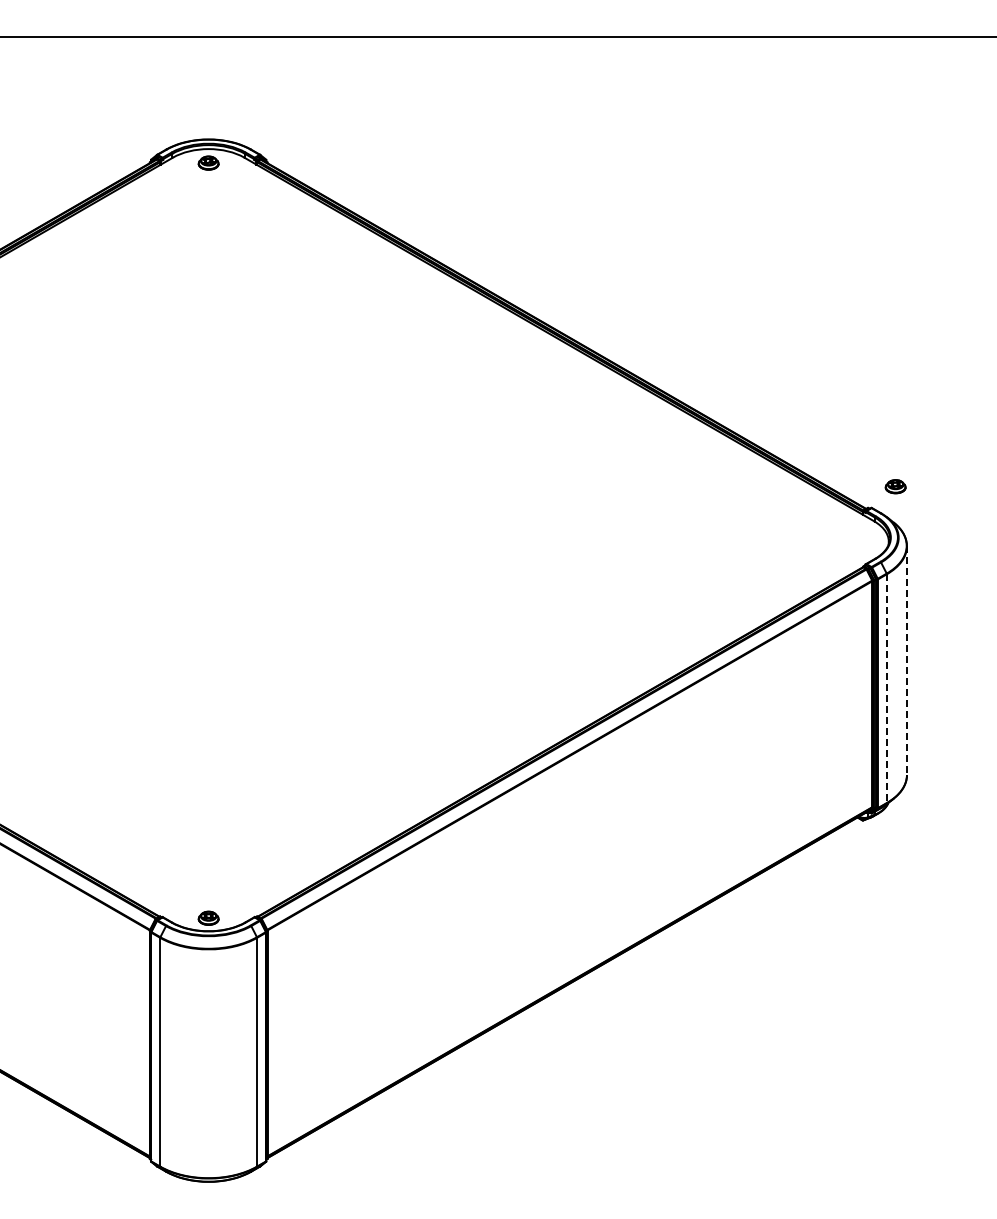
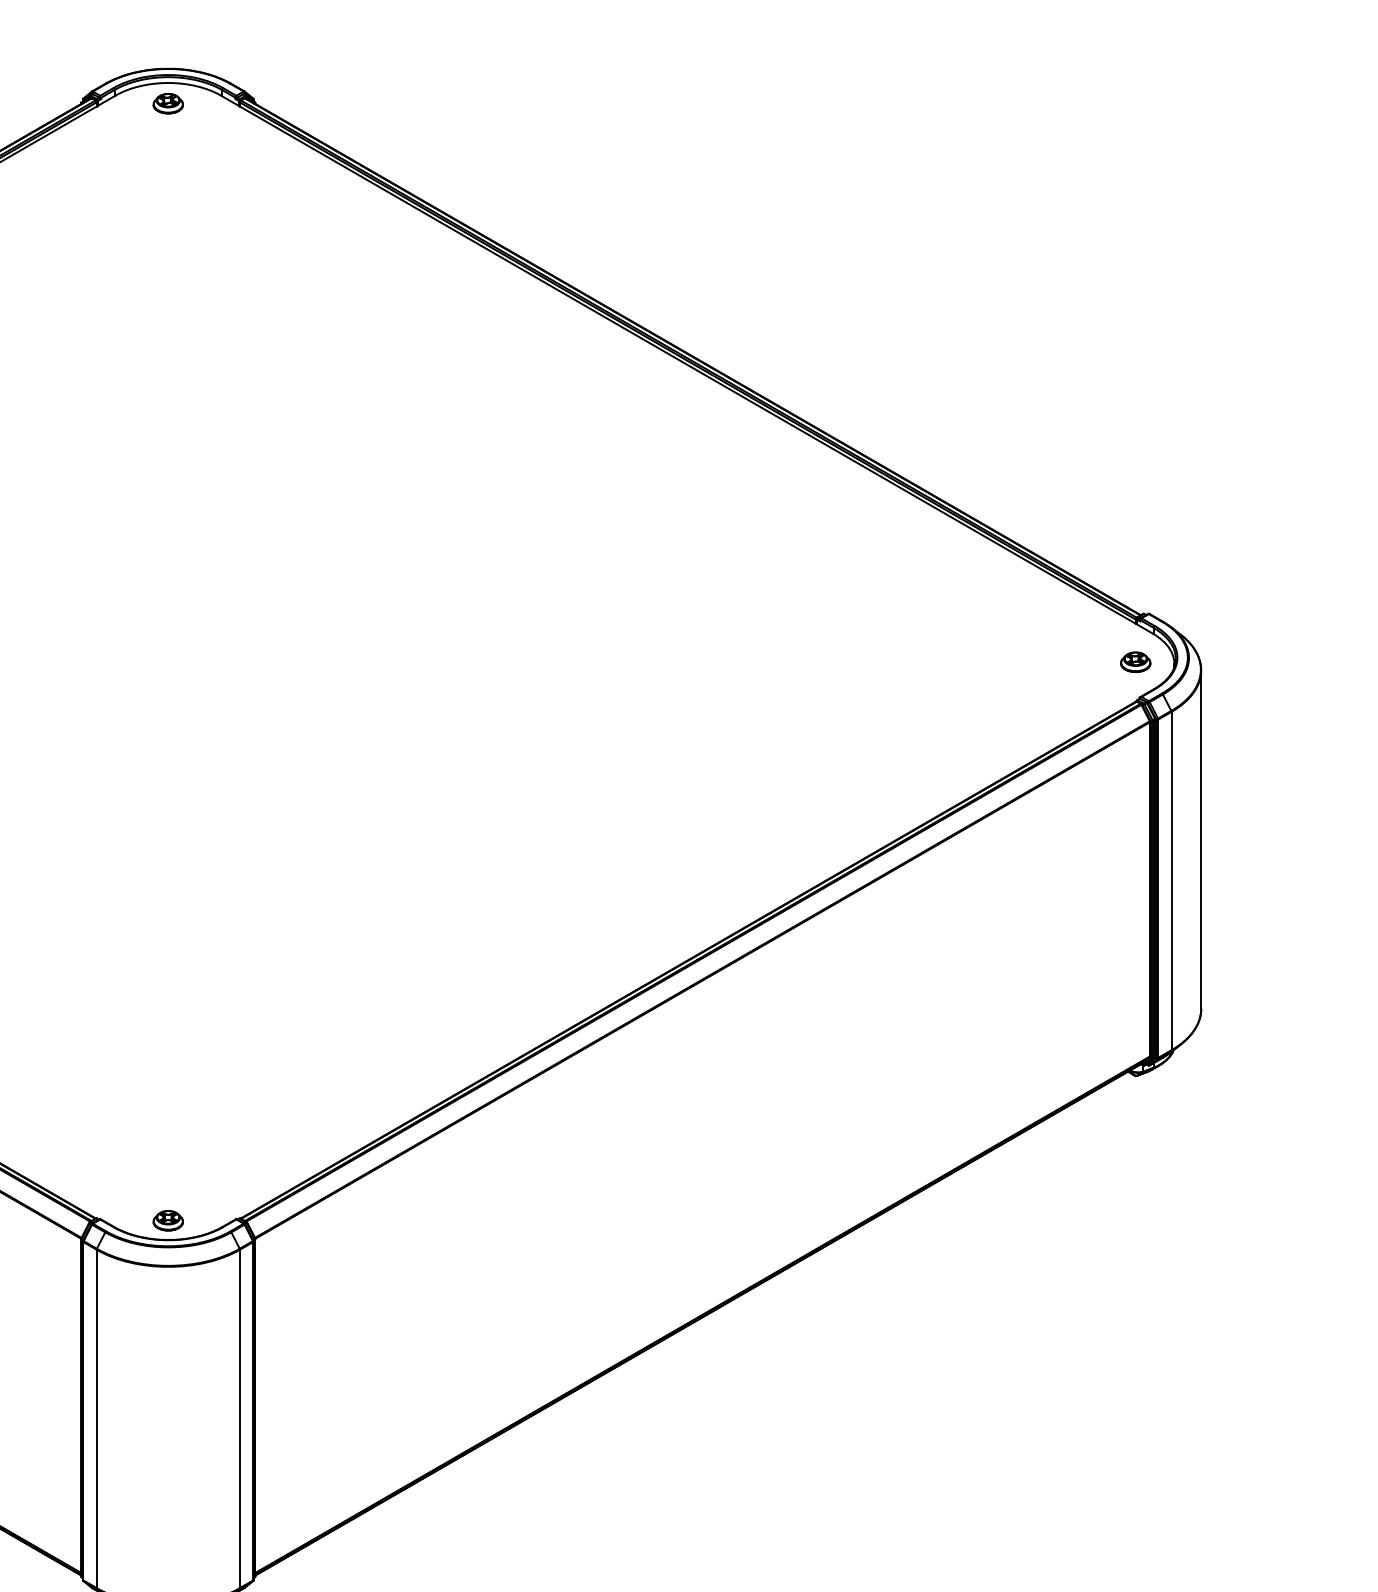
part: (895, 486) -> (1135, 661), moved
line: (906, 661) -> (1200, 840), dashed -> solid
line: (886, 689) -> (1170, 882), dashed -> solid

